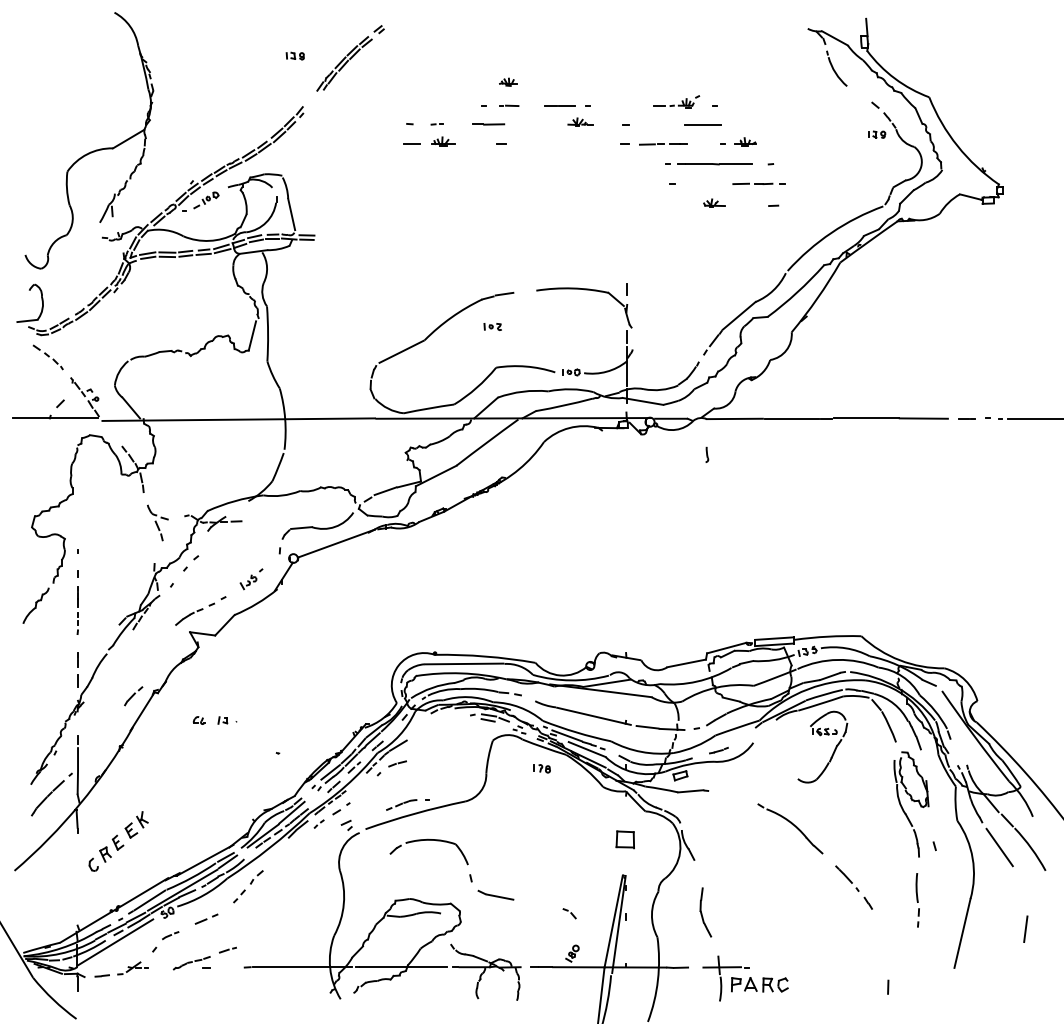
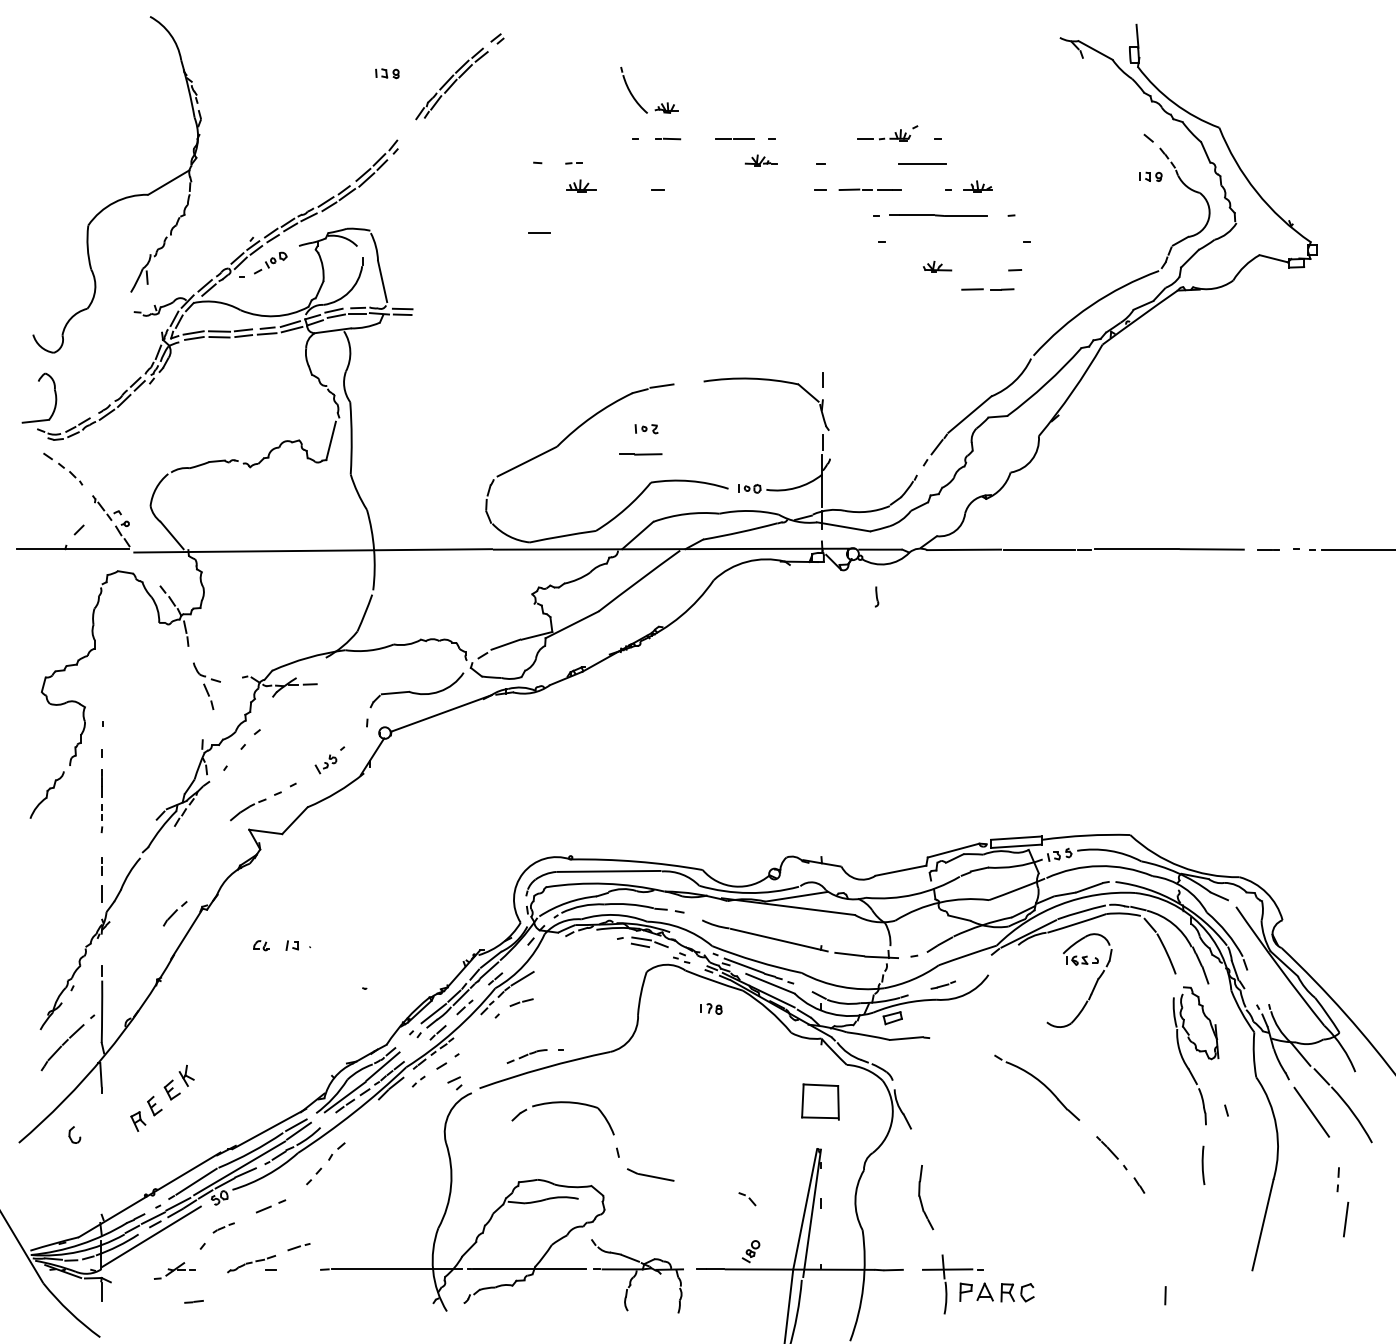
part: (836, 68) -> (633, 89), moved
line: (488, 124) -> (640, 454), moved
line: (411, 144) -> (539, 232), moved
line: (754, 183) -> (990, 289), moved
part: (706, 454) -> (876, 596), moved
part: (625, 840) -> (820, 1102), size x1.6
part: (93, 864) -> (74, 1134), moved
part: (917, 917) -> (1337, 1179), moved
line: (101, 975) -> (193, 1301), moved

